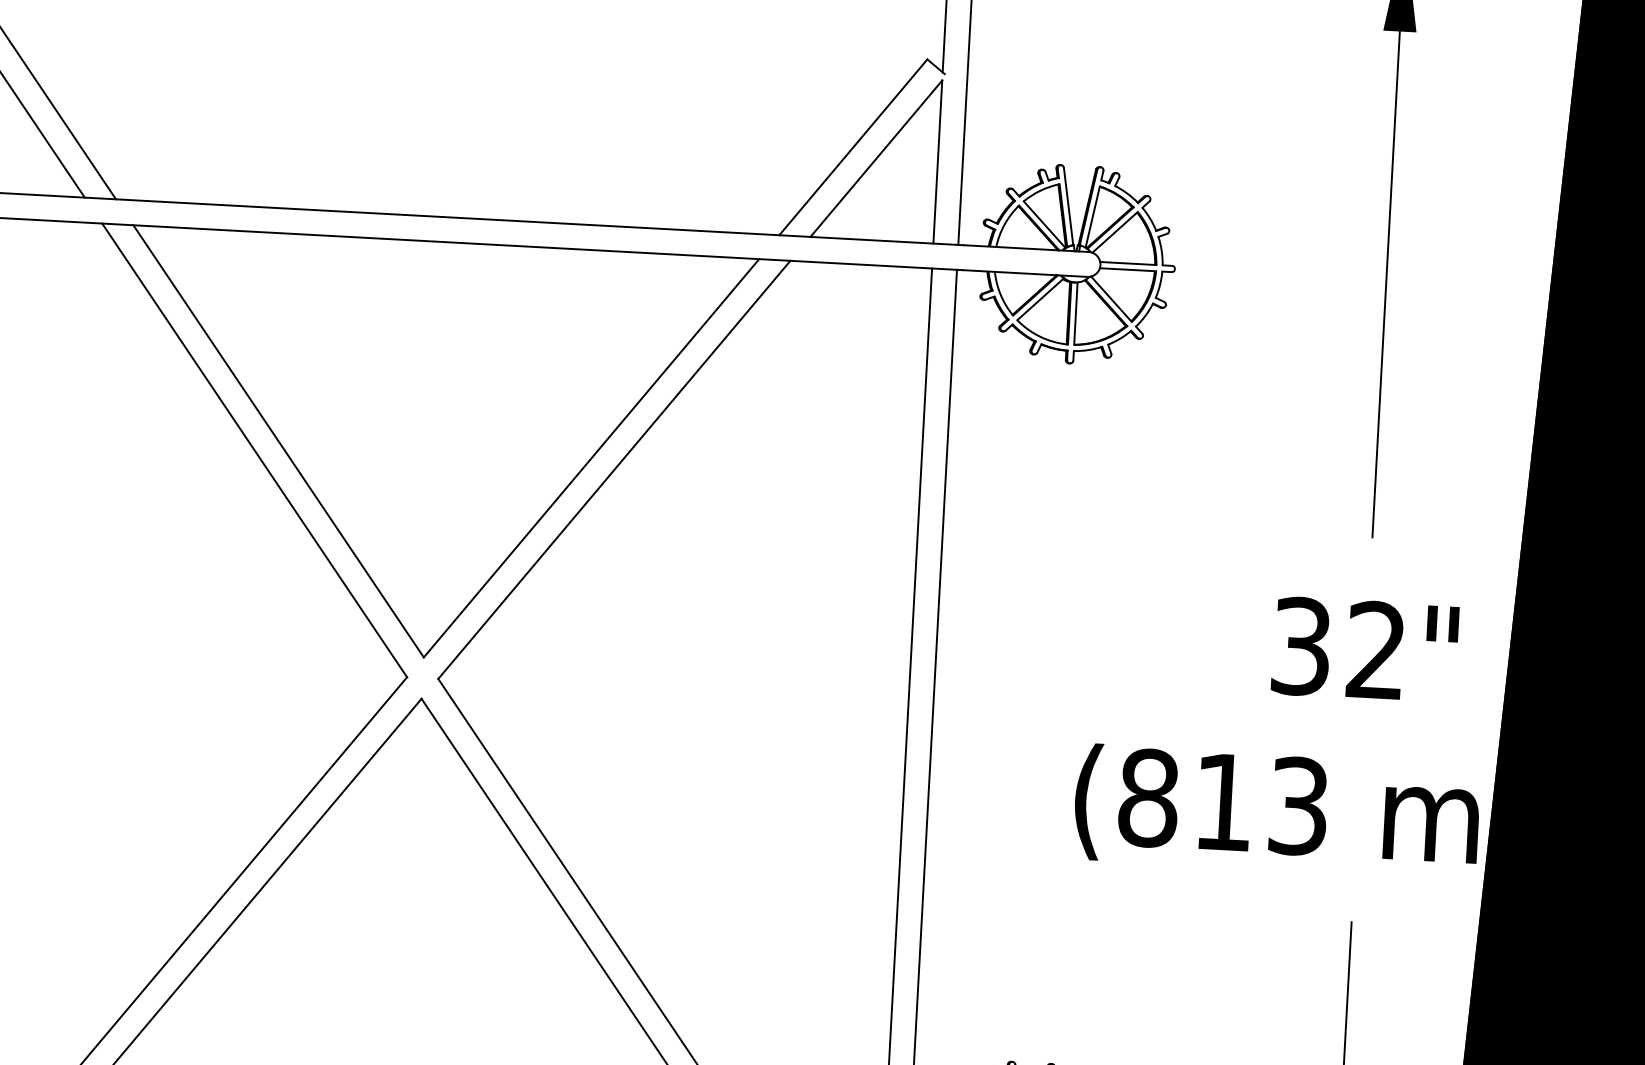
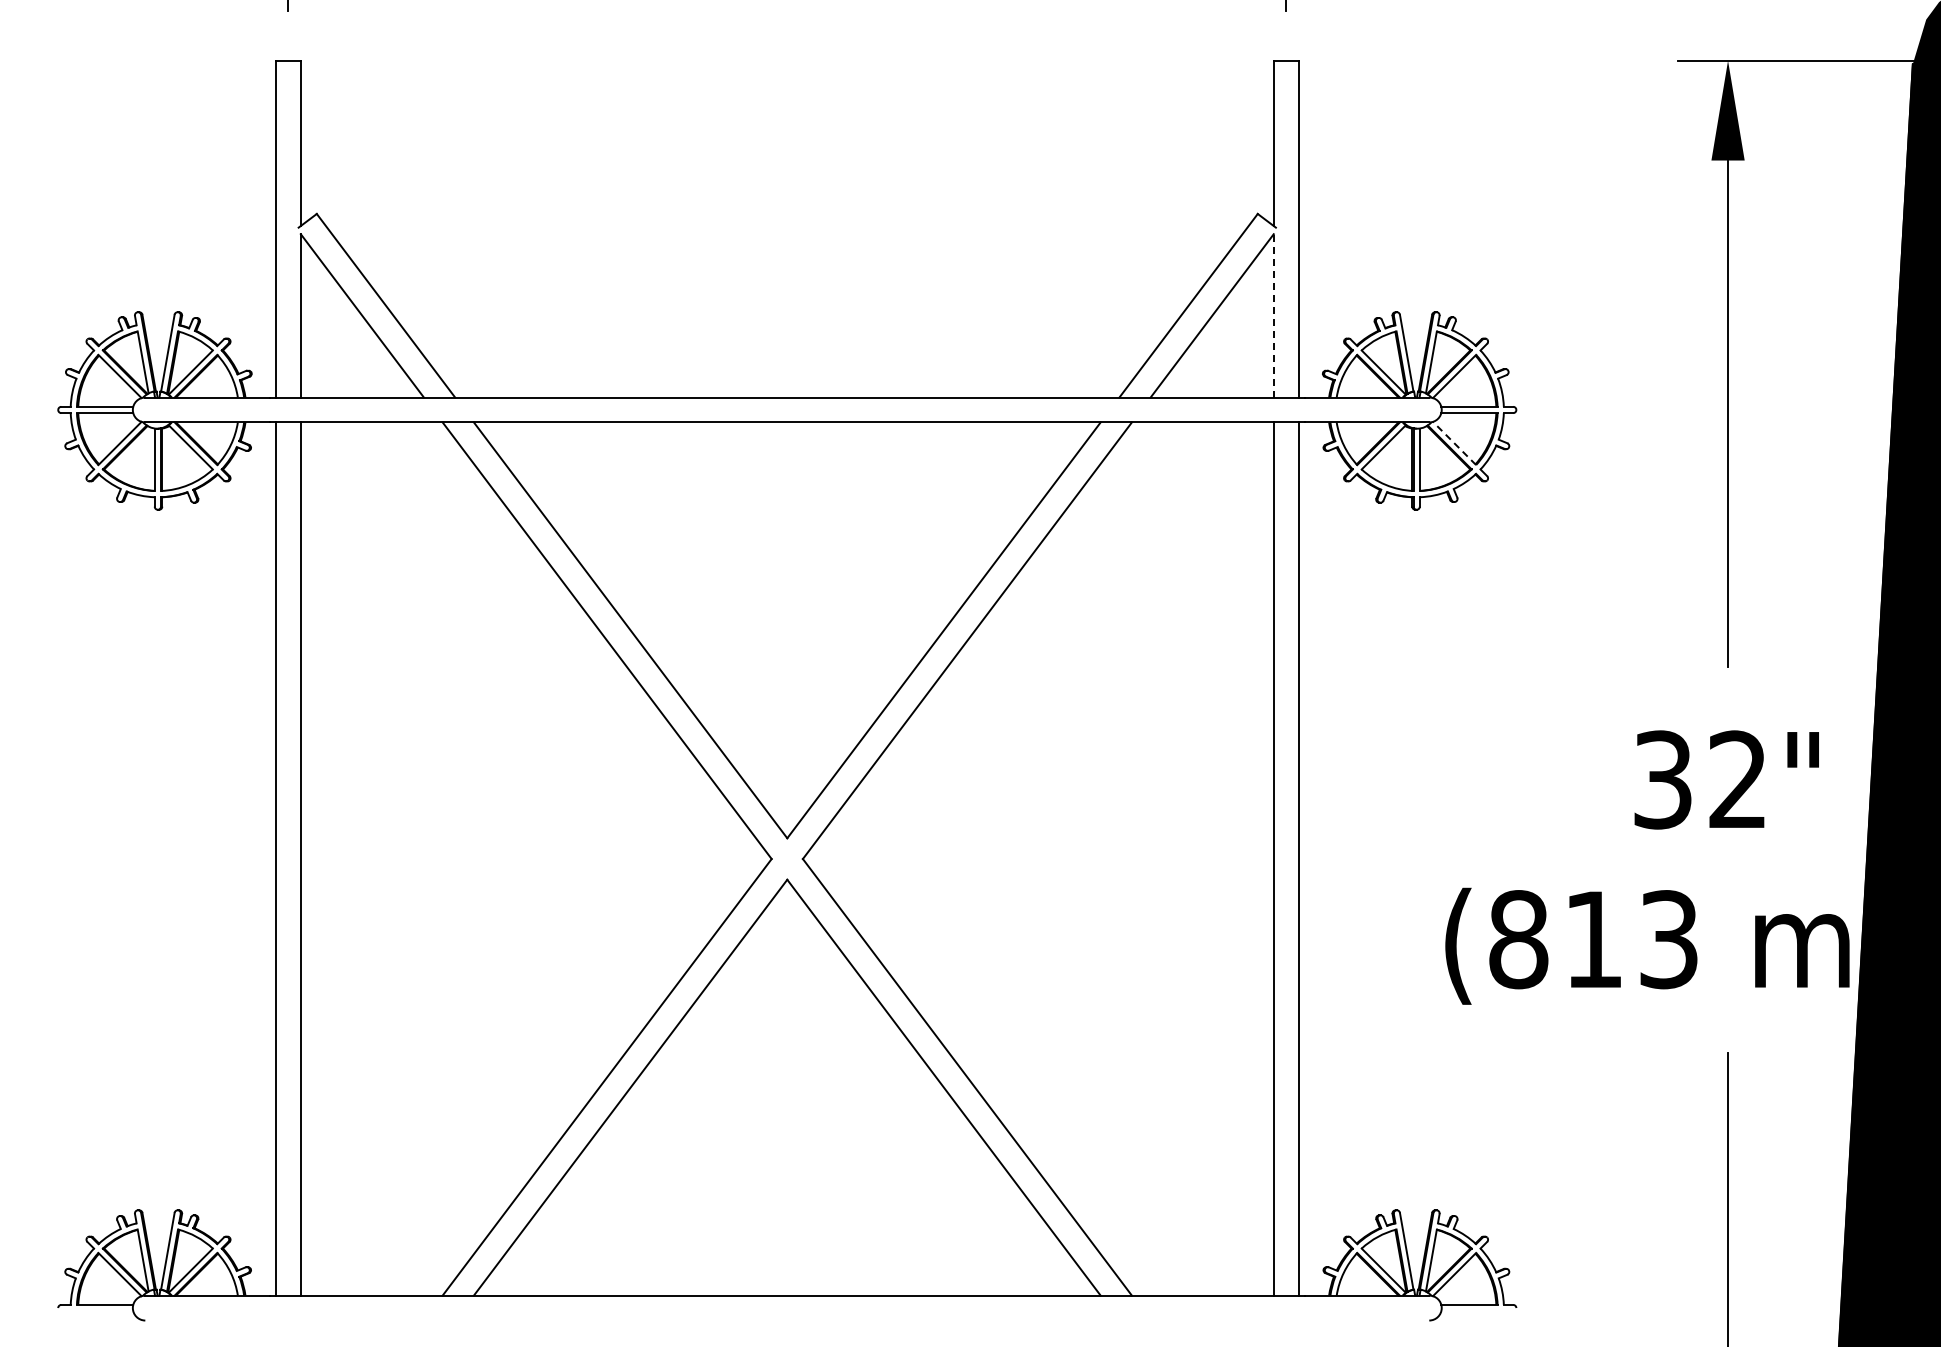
line: (937, 161) -> (1273, 315), solid -> dashed
line: (1111, 299) -> (1454, 443), solid -> dashed

